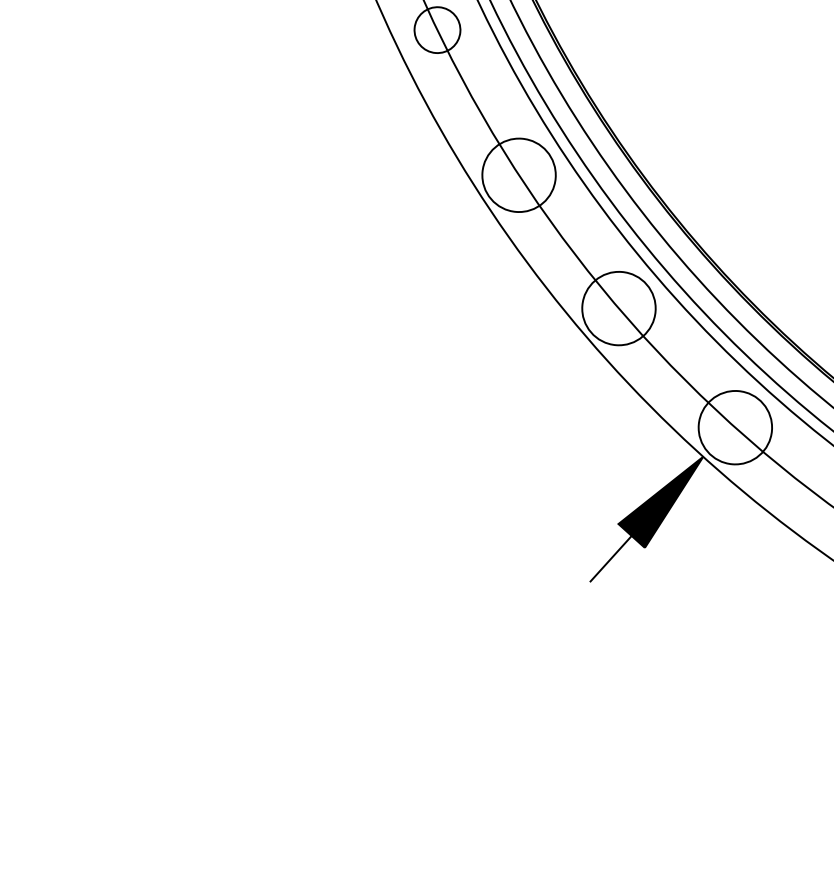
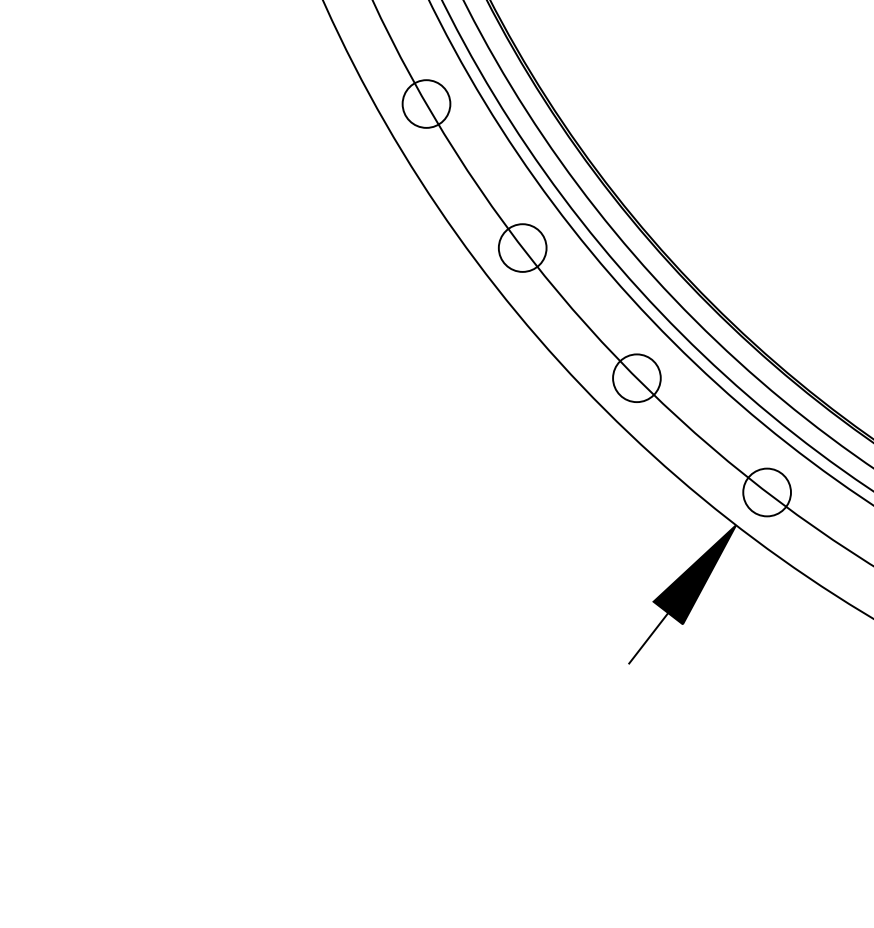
circle: (518, 174) -> (522, 247), size x0.62
circle: (618, 308) -> (636, 378), size x0.62
circle: (734, 427) -> (766, 492), size x0.62

